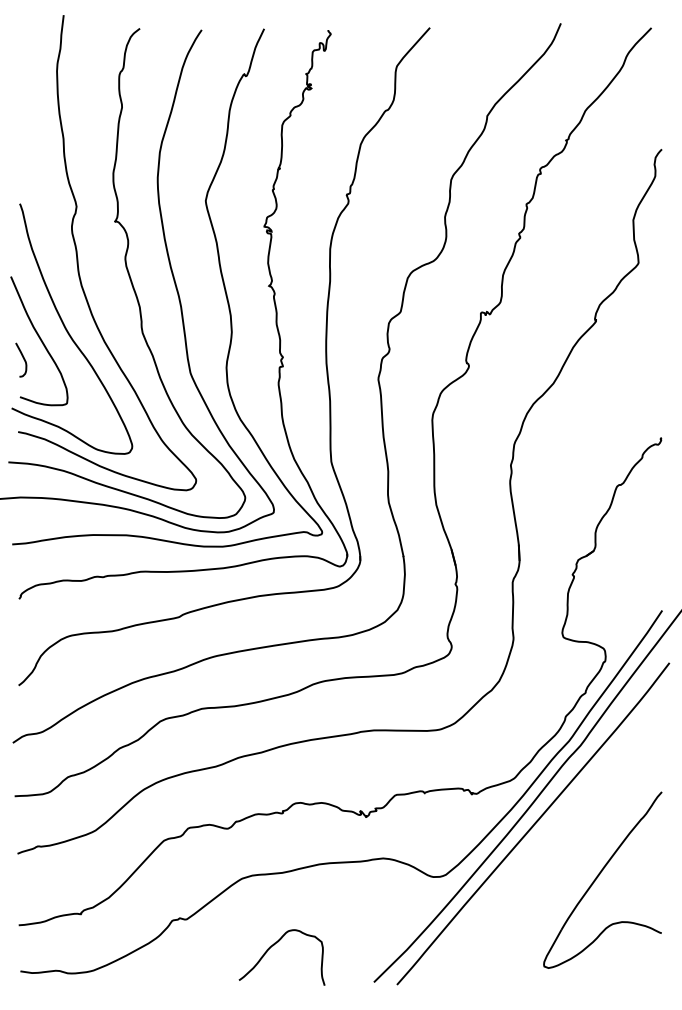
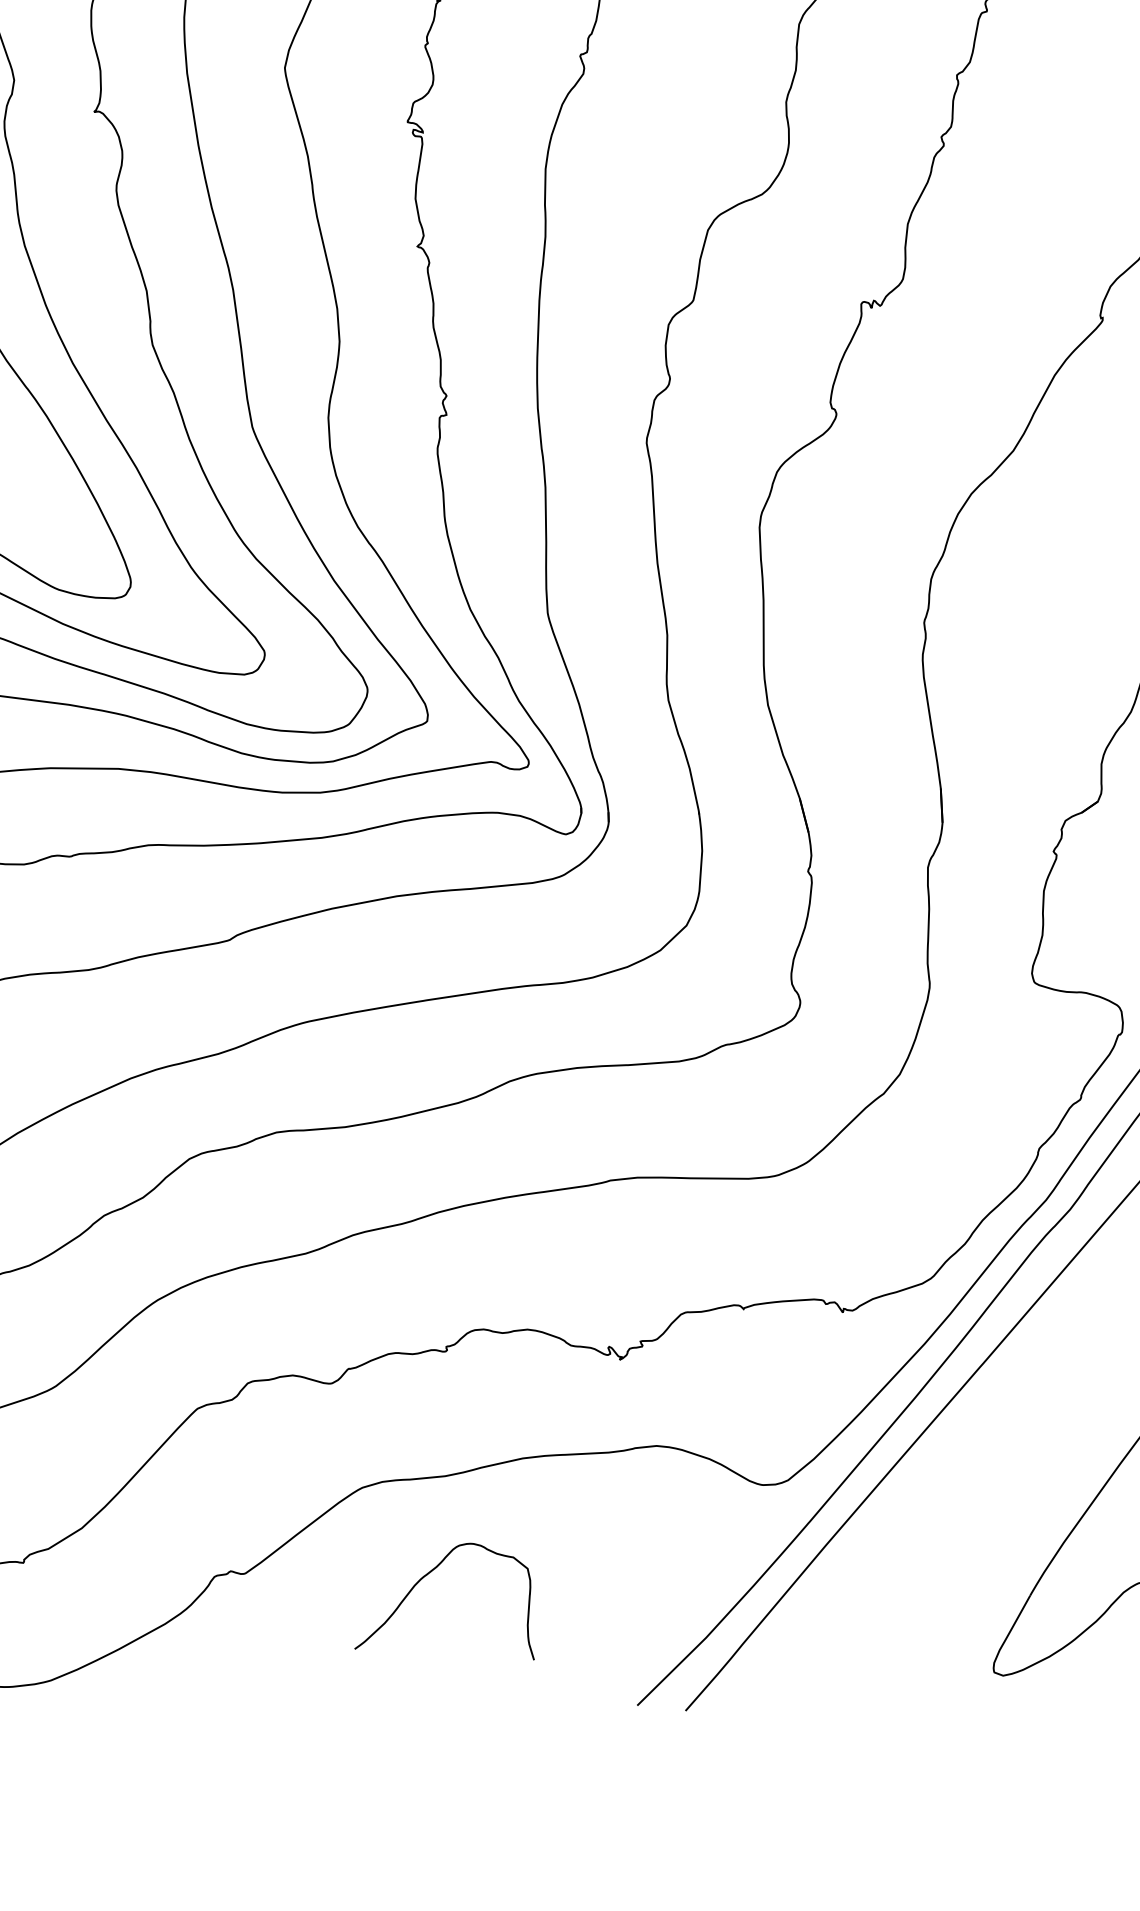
curve: (273, 946) -> (426, 1578), moved

